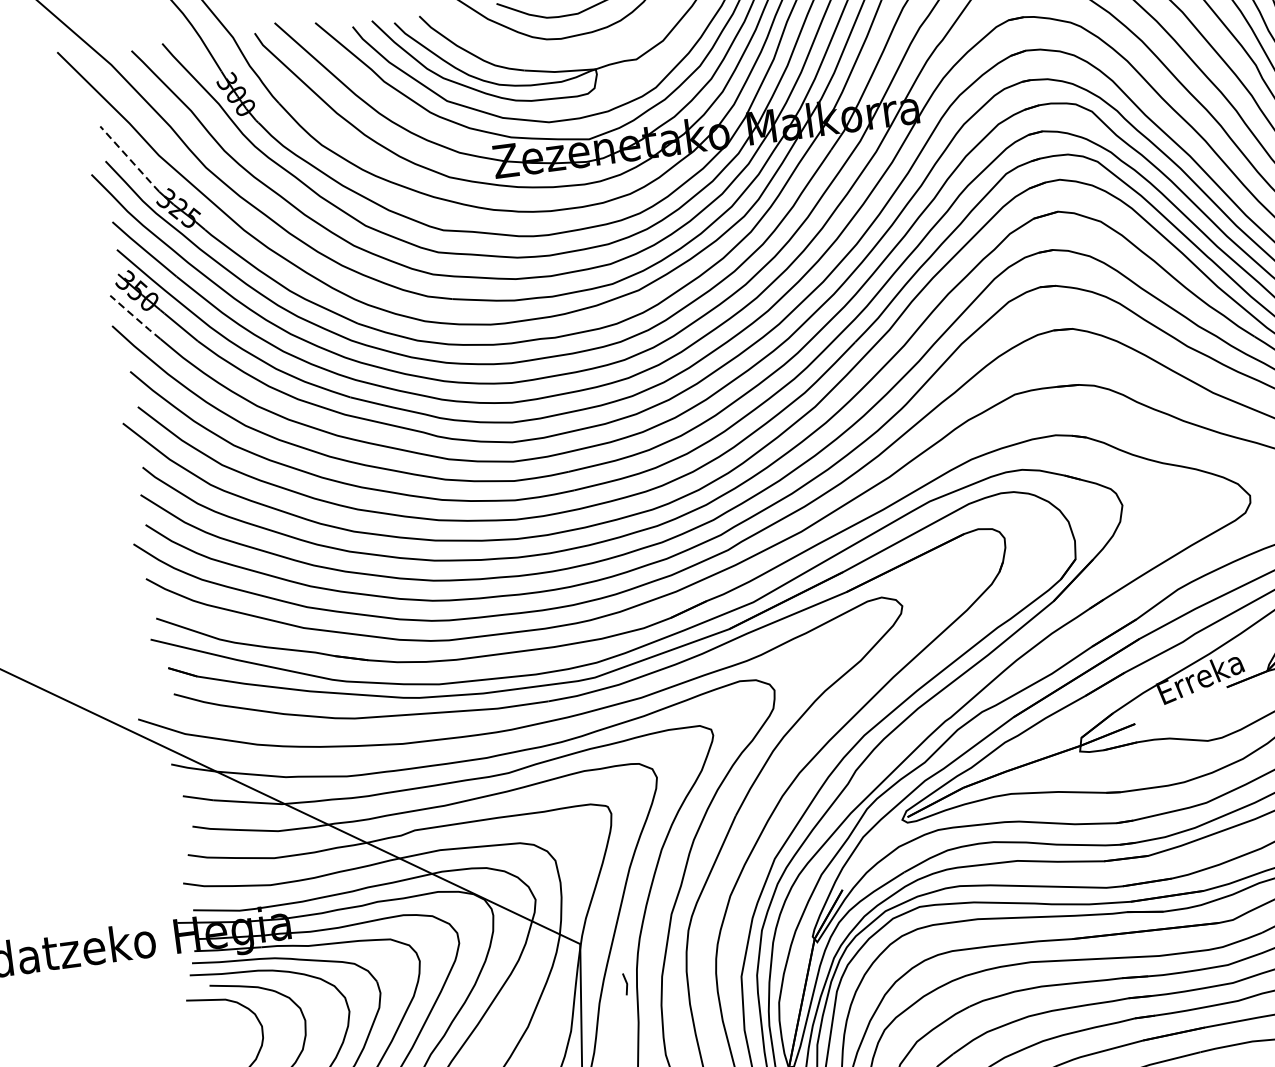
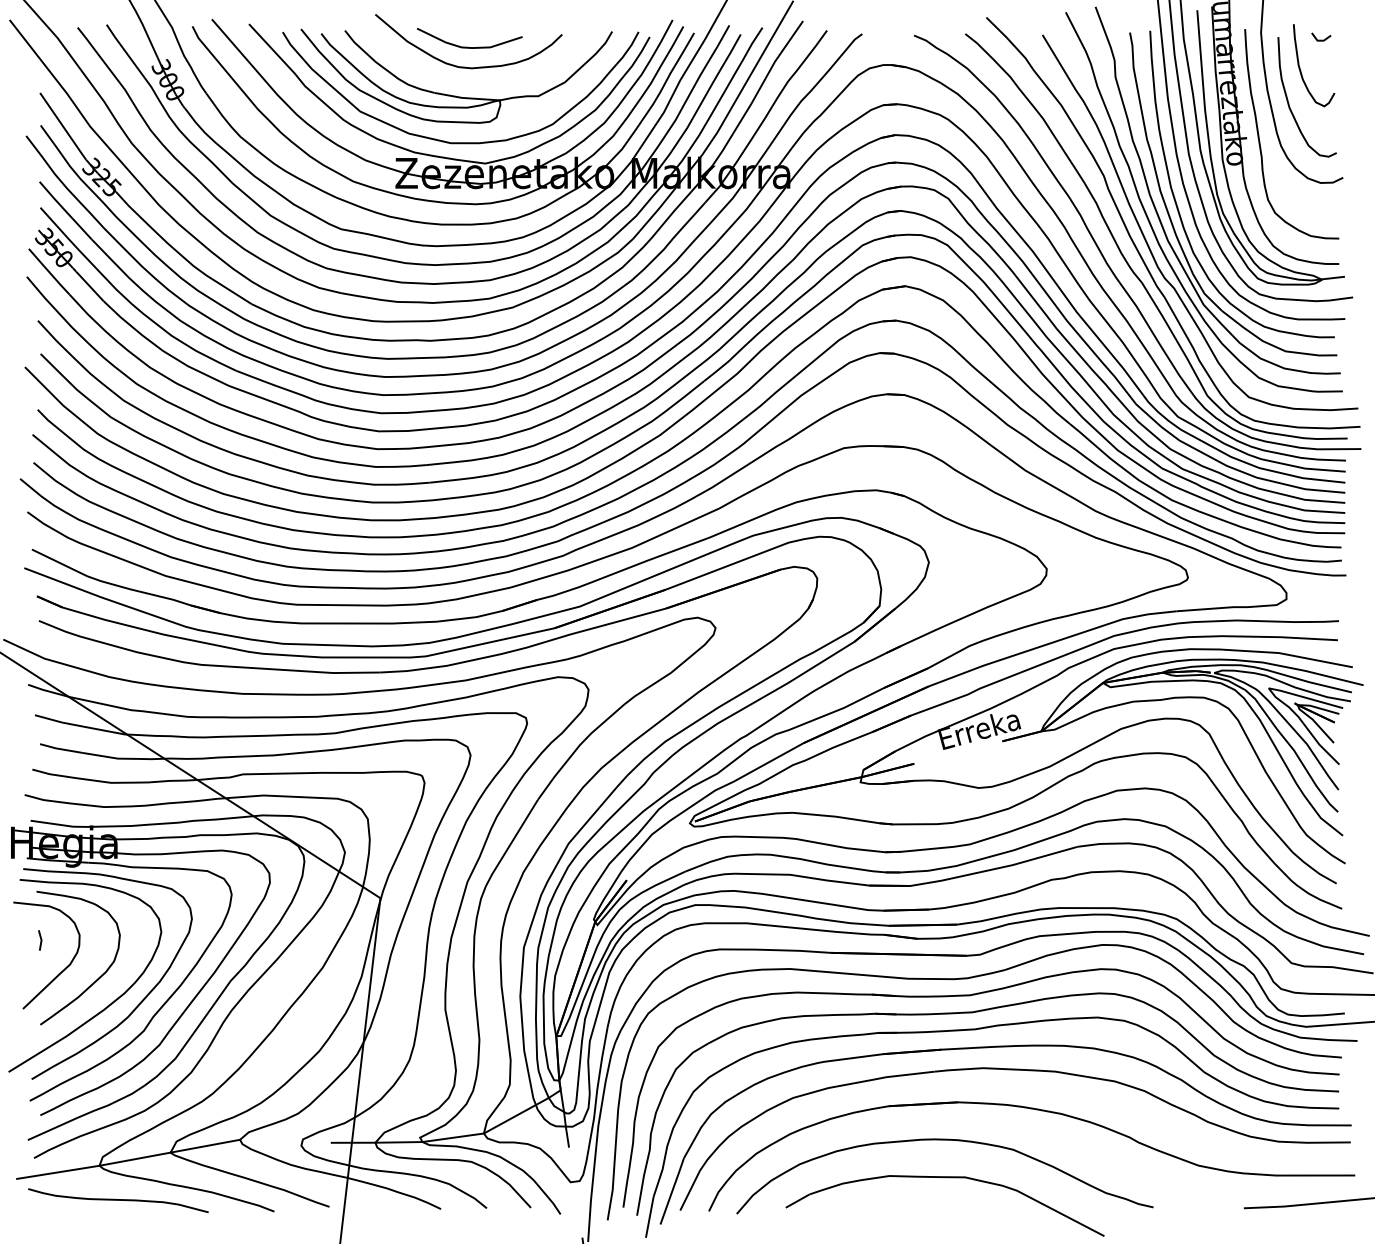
line: (130, 159) -> (63, 126), dashed -> solid
line: (134, 317) -> (48, 271), dashed -> solid
line: (626, 984) -> (40, 940), moved

